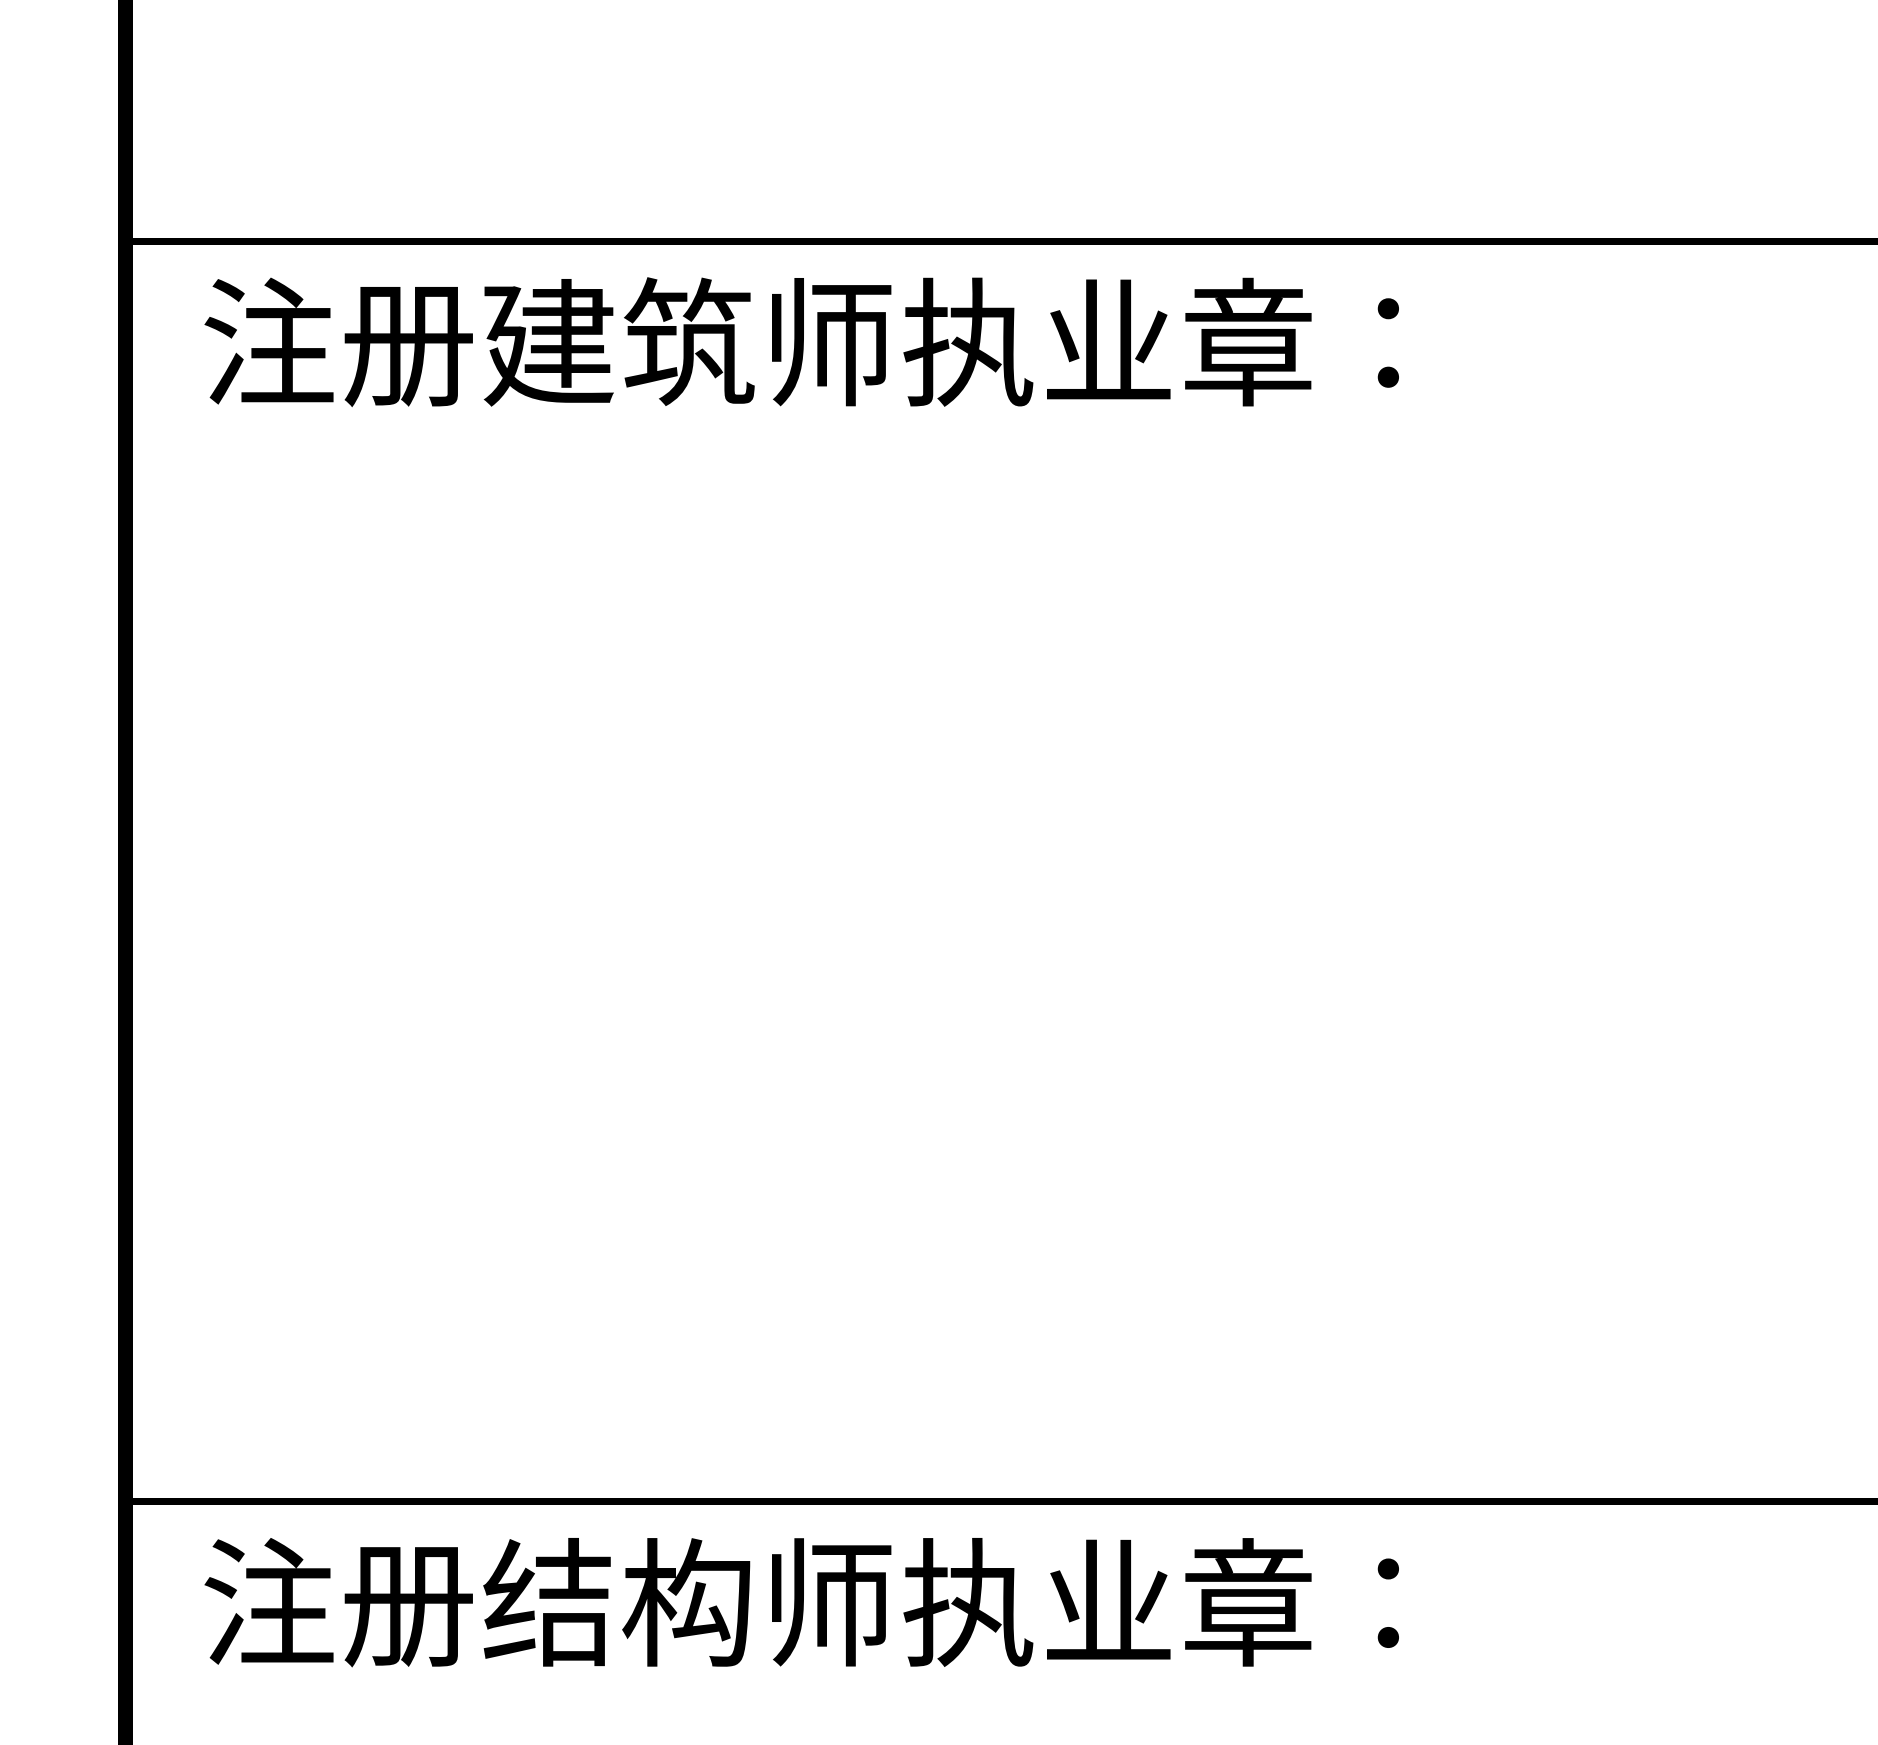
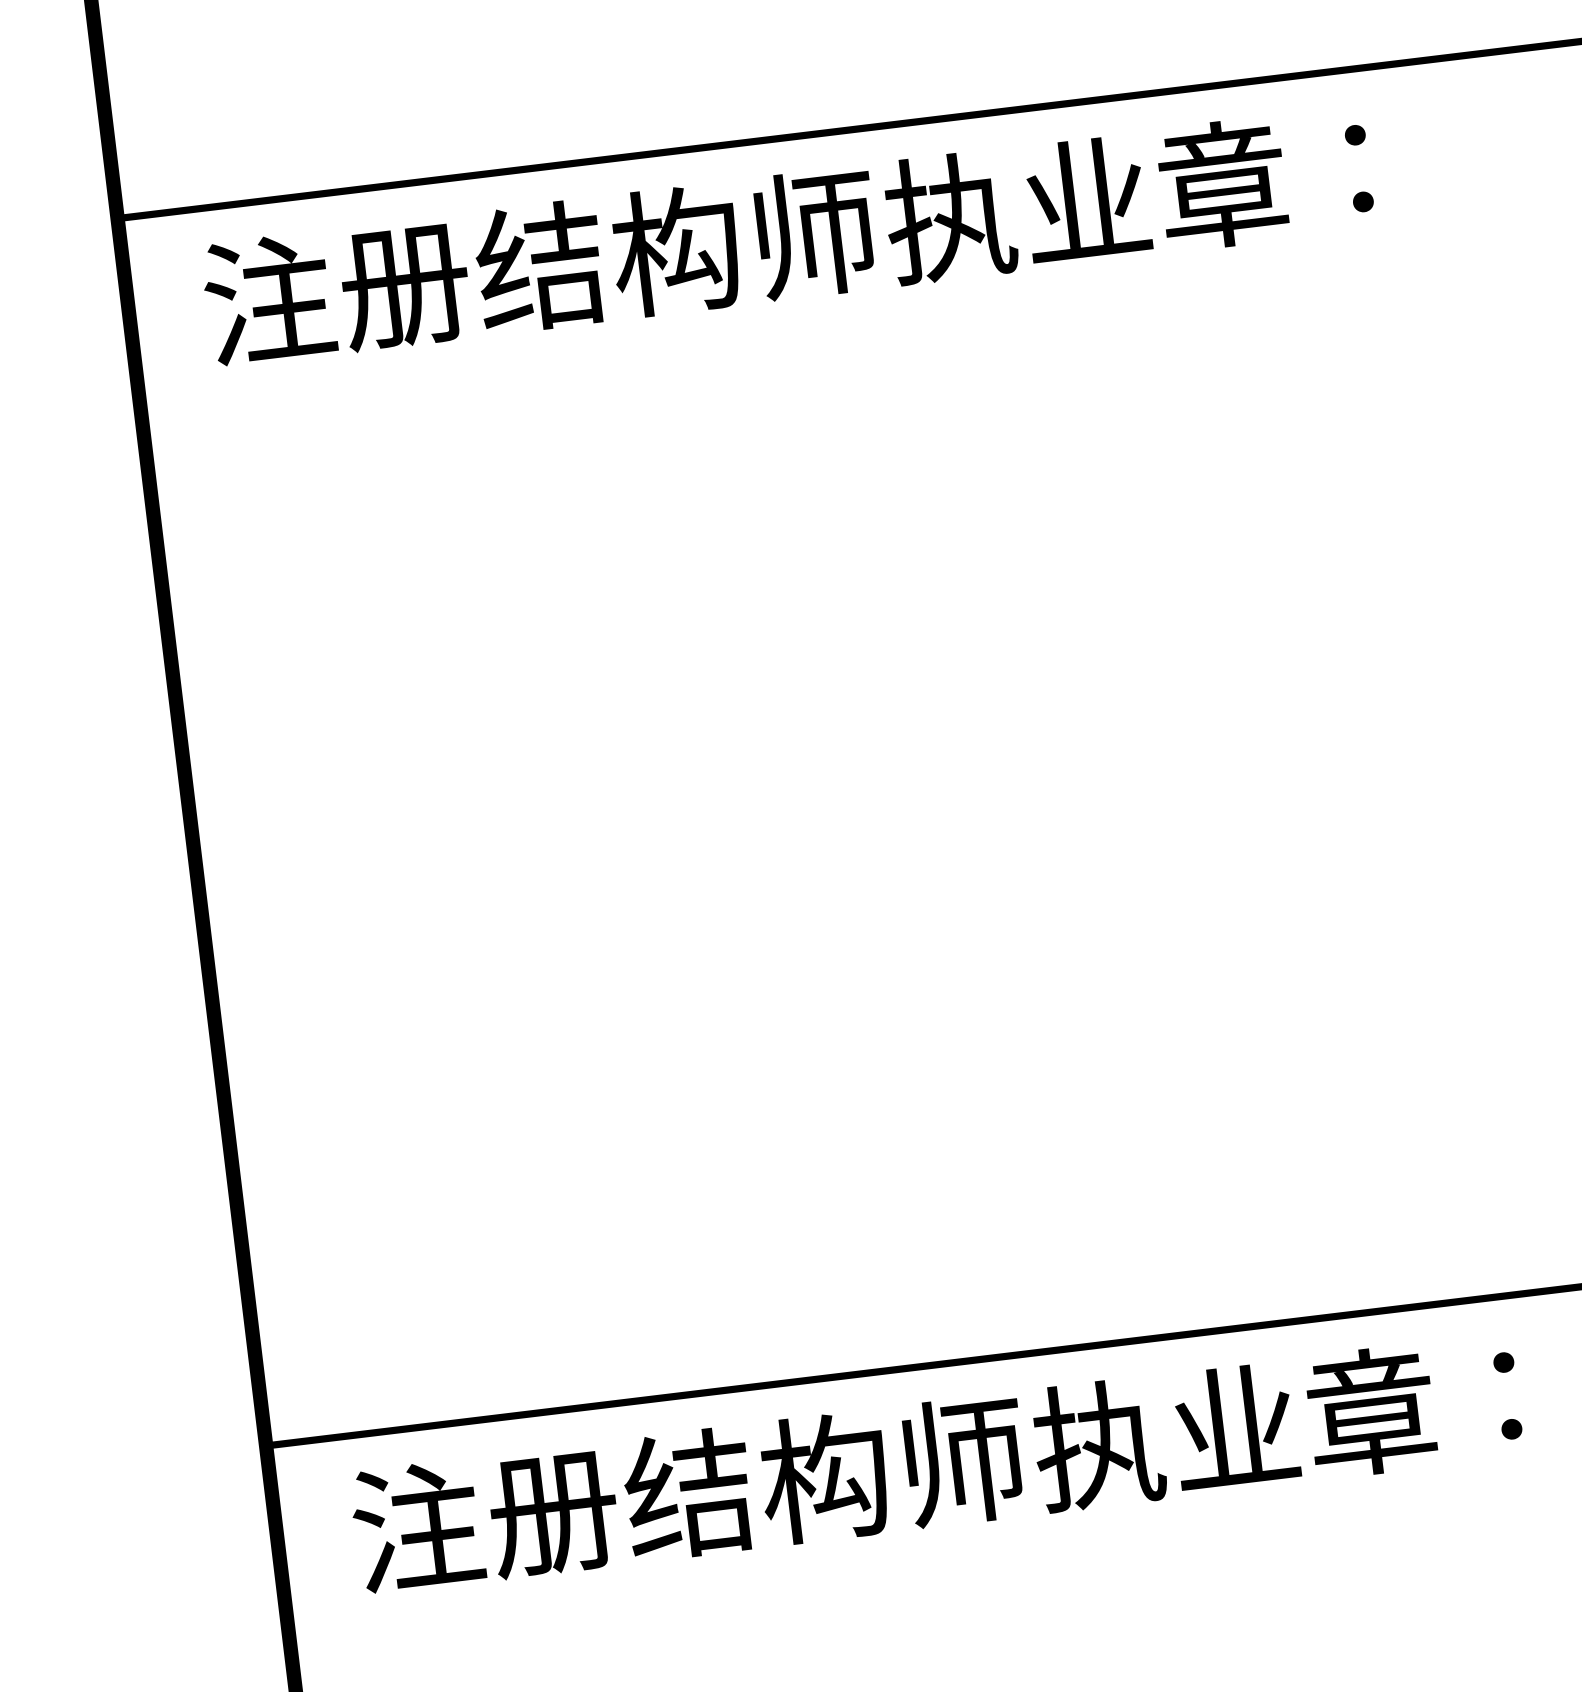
text: (618, 341) -> (609, 257), 注册建筑师执业章： -> 注册结构师执业章：

